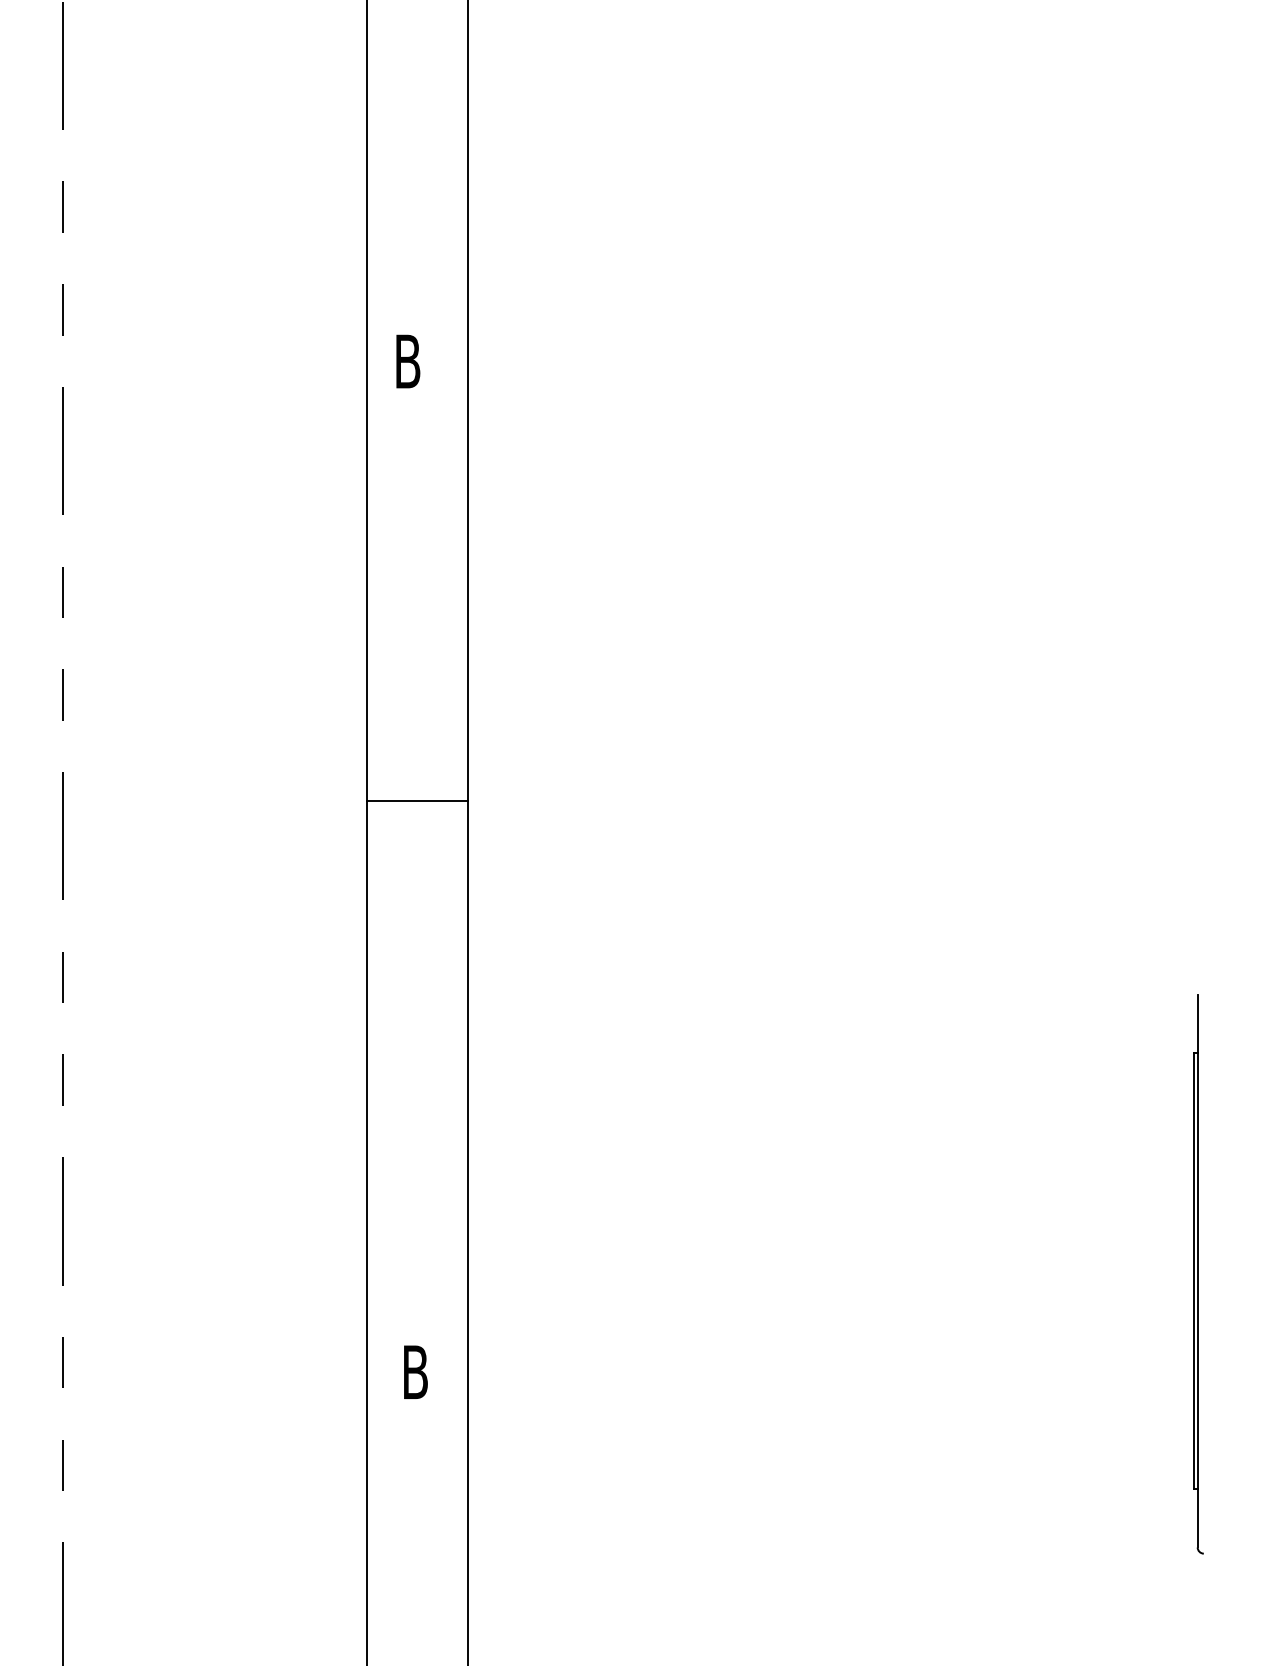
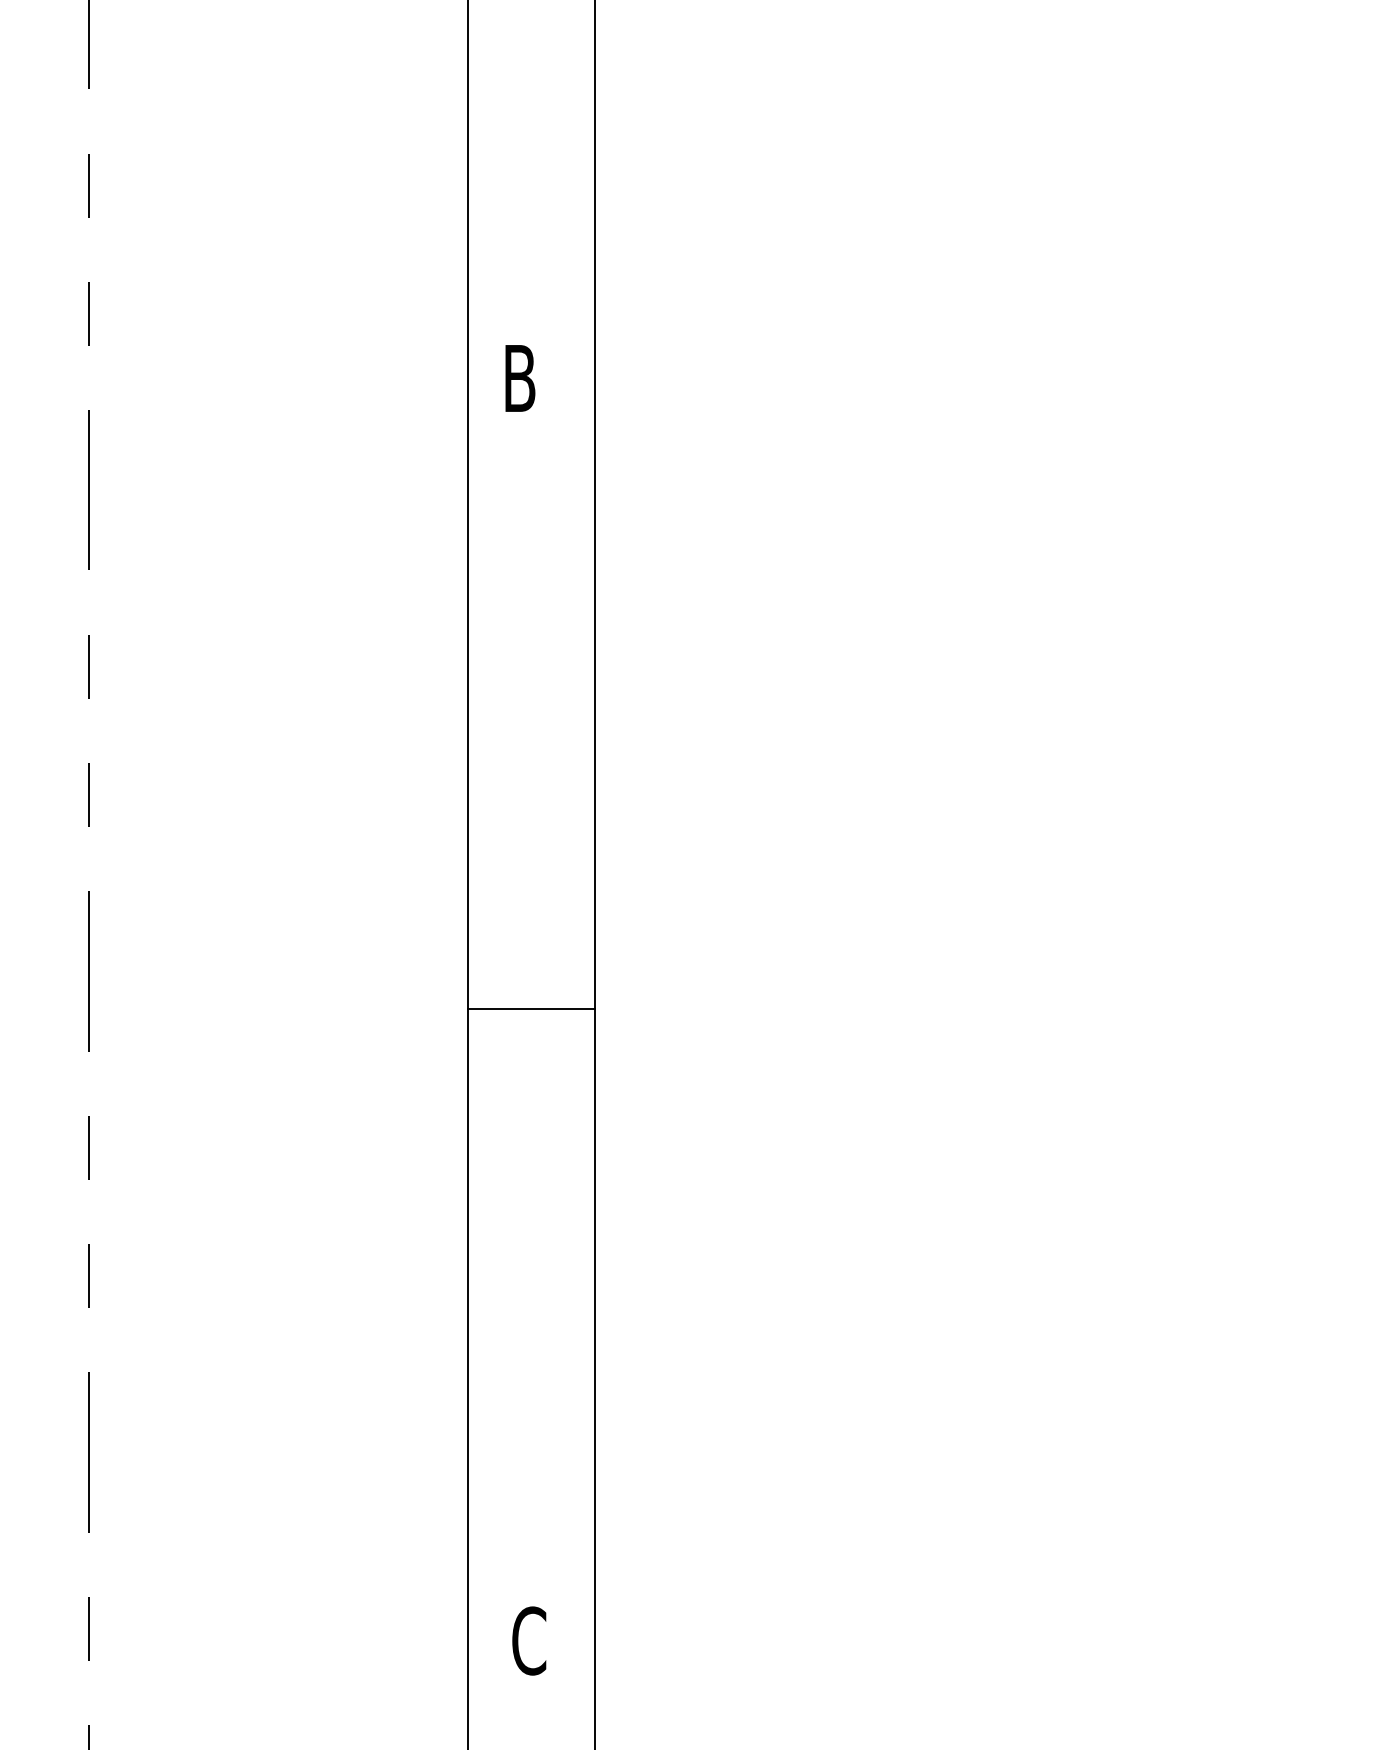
line: (416, 801) -> (530, 1009), moved
text: (414, 1372) -> (528, 1641), B -> C

